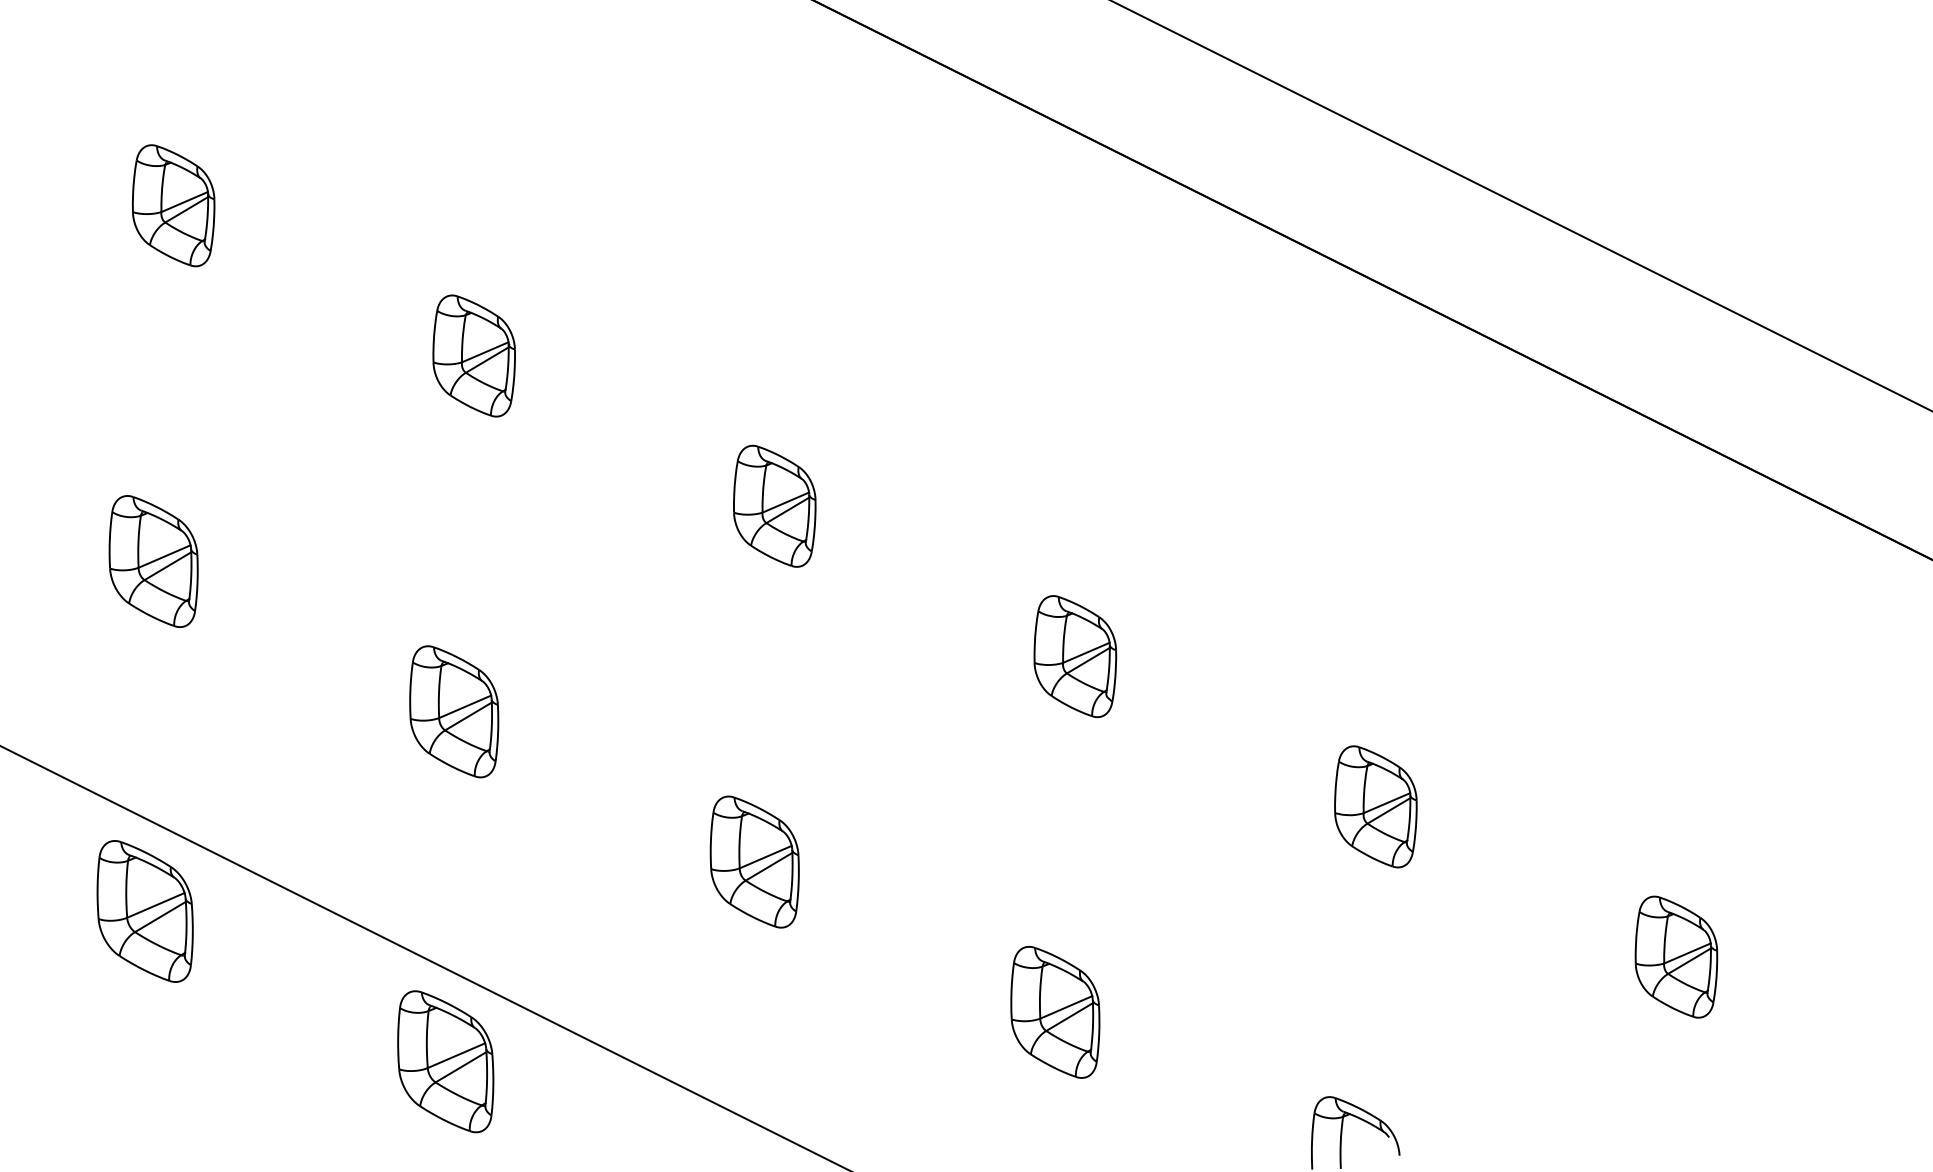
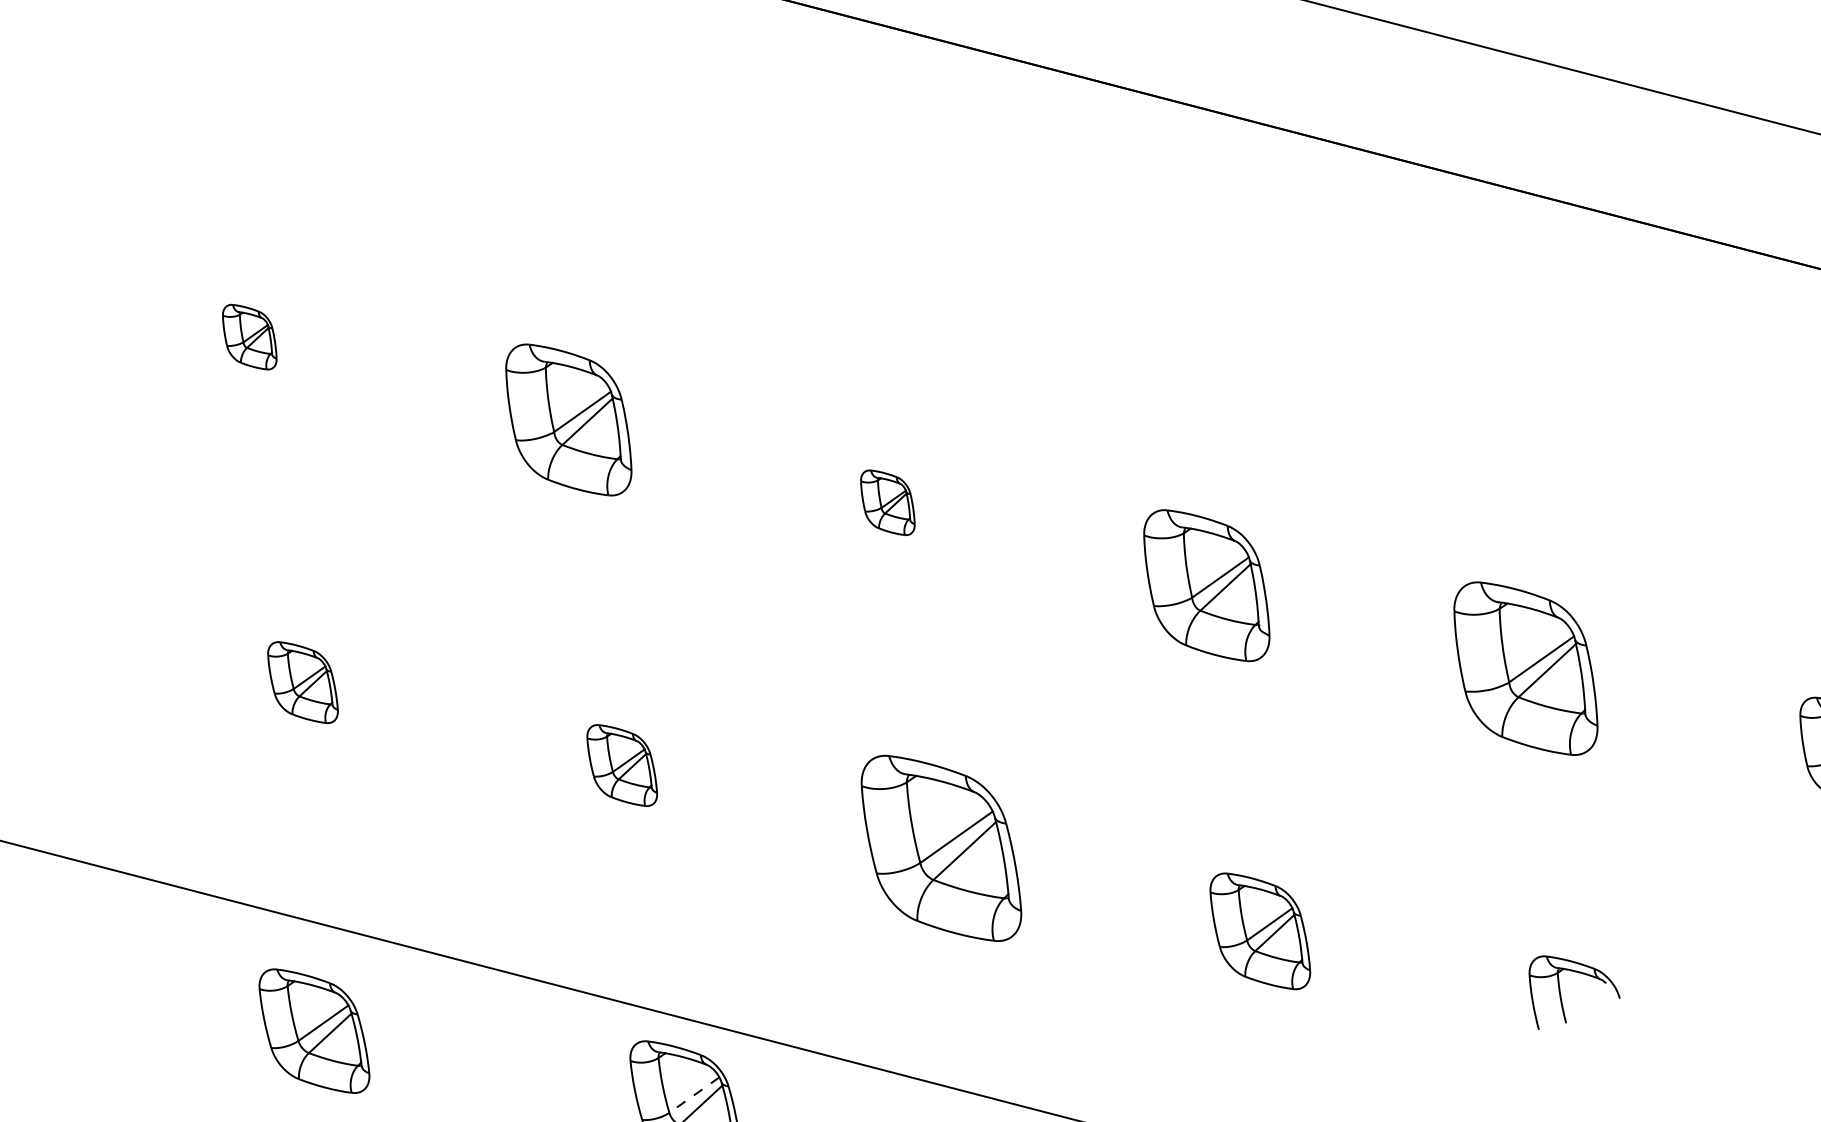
part: (173, 205) -> (249, 336), size x0.6
part: (473, 355) -> (567, 419), size x1.4
part: (774, 505) -> (887, 502), size x0.6
part: (153, 561) -> (302, 682), size x0.7
part: (1075, 656) -> (1207, 585), size x1.4
part: (454, 711) -> (622, 765), size x0.7
part: (1375, 806) -> (1525, 668), size x1.6
part: (754, 861) -> (940, 847), size x1.6
part: (144, 911) -> (313, 1031), moved
line: (456, 1055) -> (694, 1094), solid -> dashed

